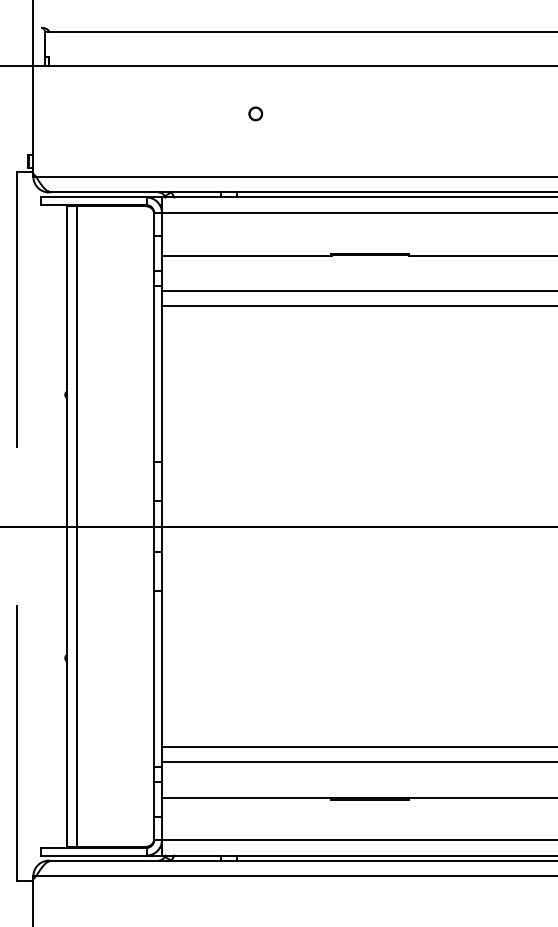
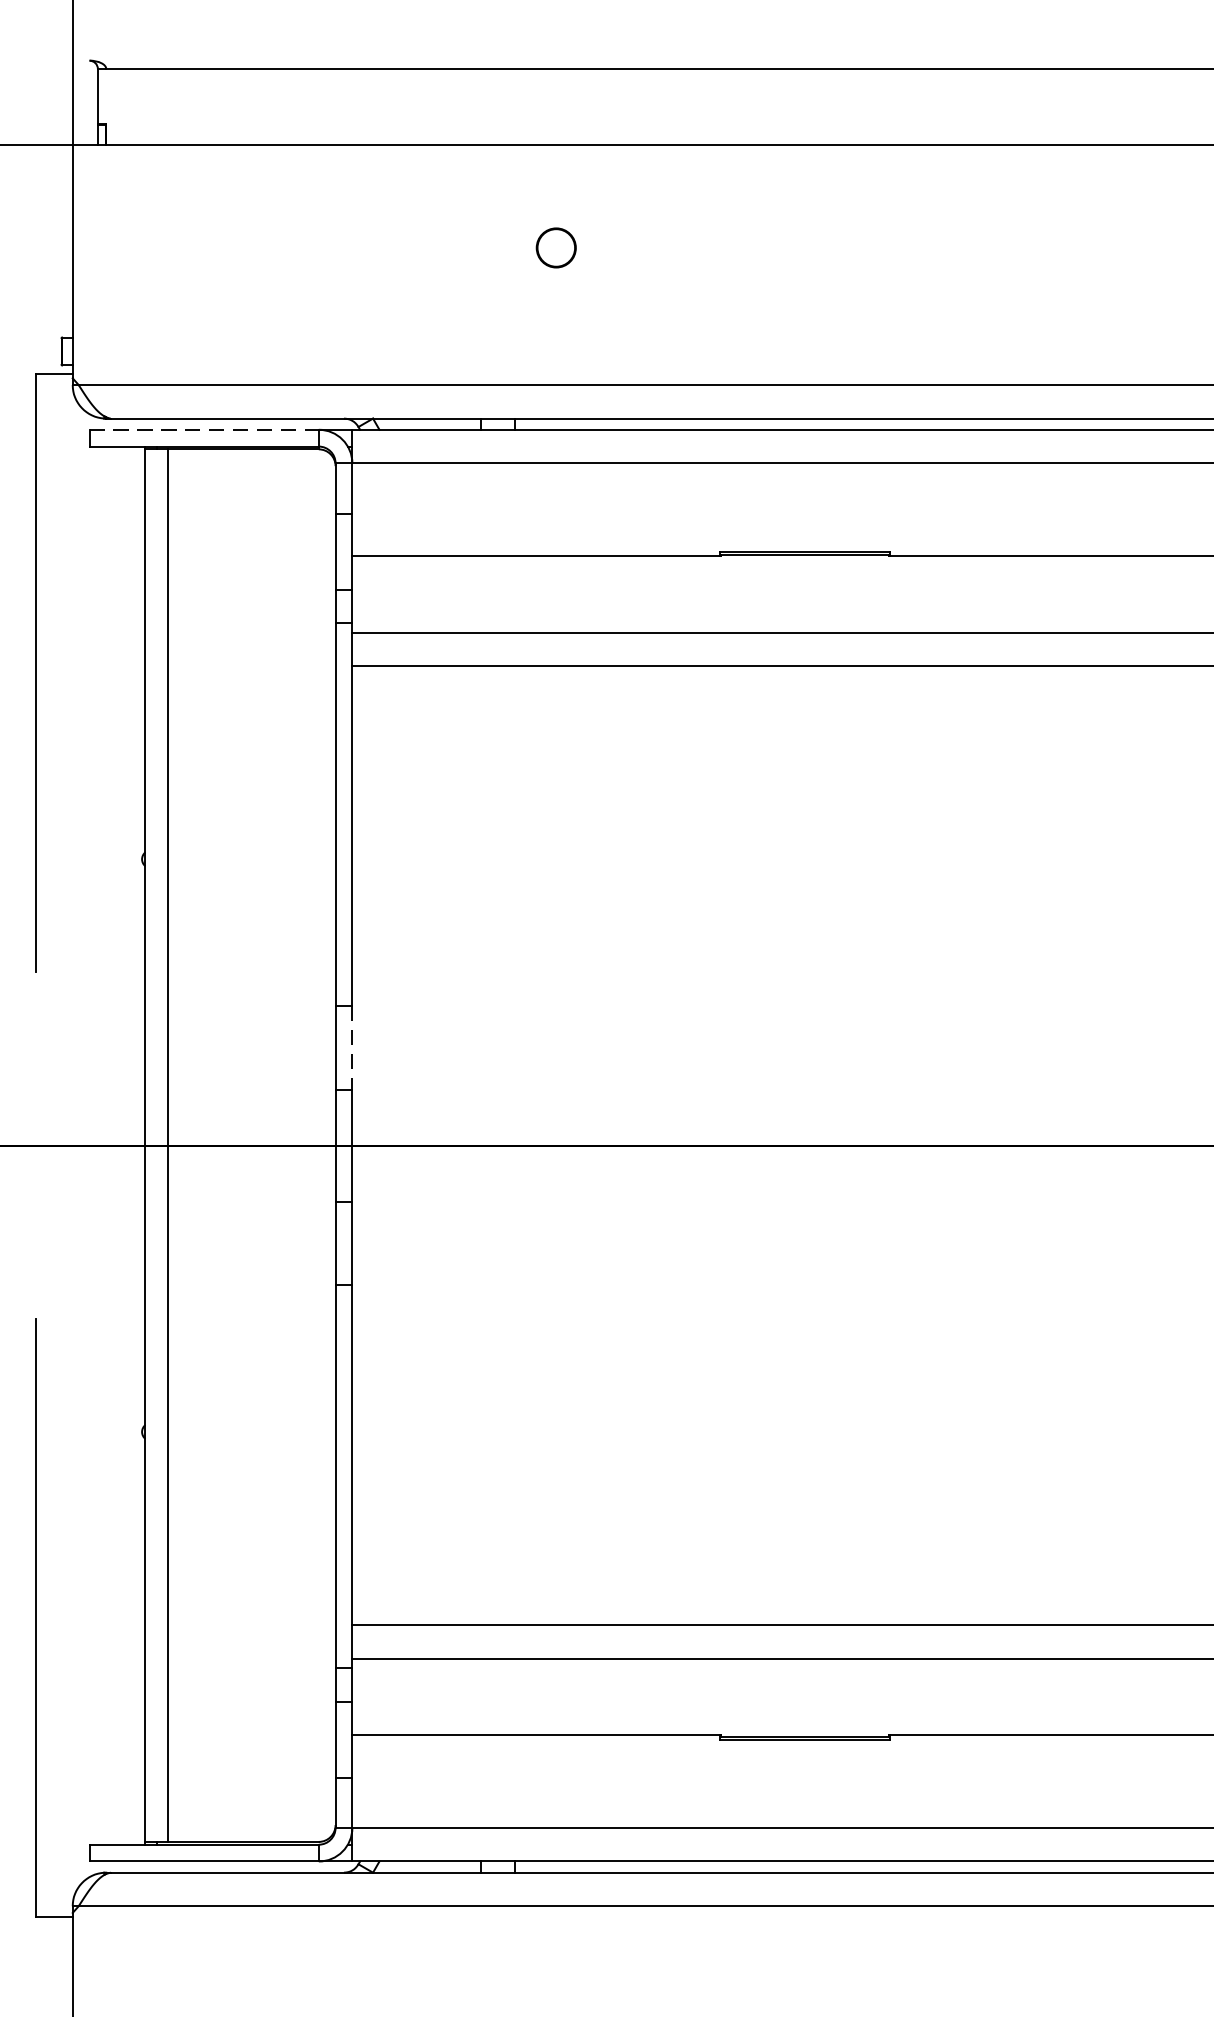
part: (255, 113) -> (555, 247), size x1.4
line: (93, 197) -> (203, 429), solid -> dashed
line: (161, 482) -> (351, 1049), solid -> dashed

